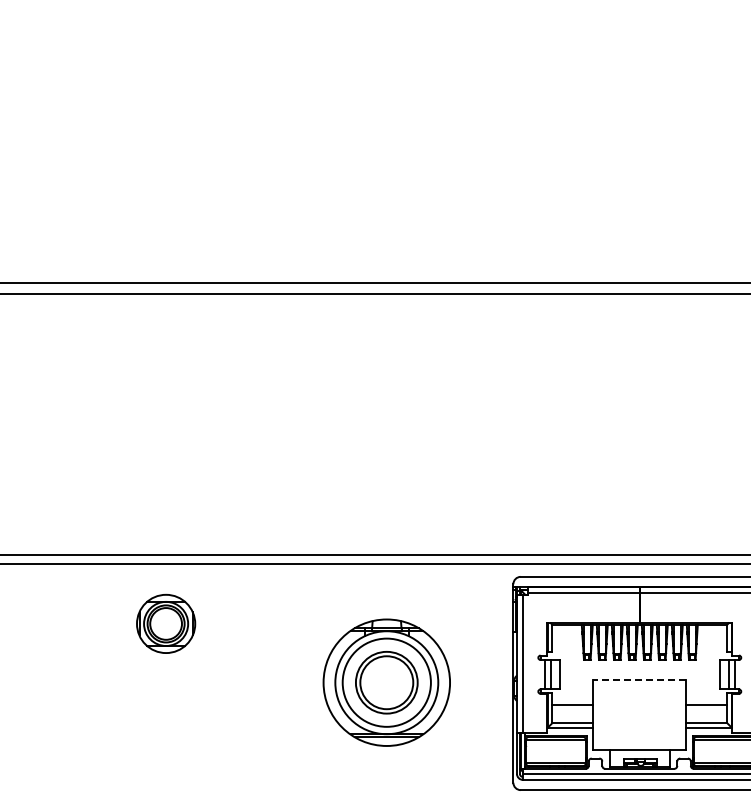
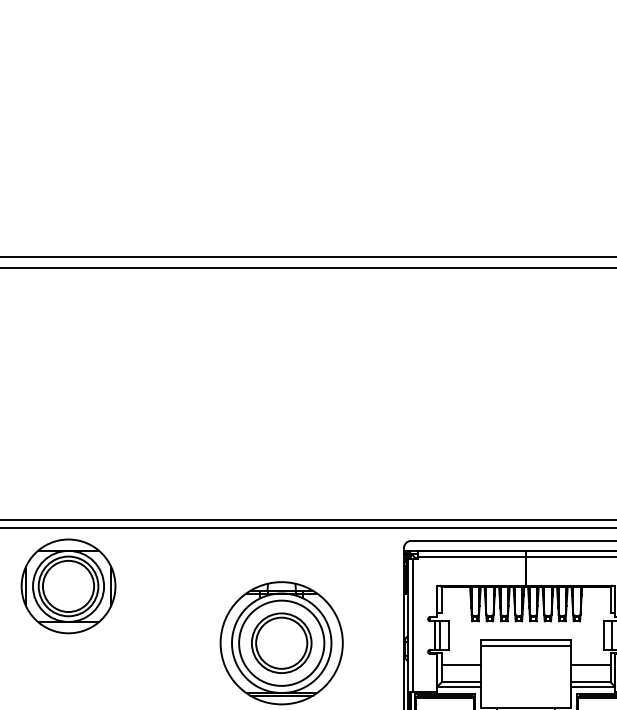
part: (165, 623) -> (67, 586), size x1.67
line: (639, 679) -> (525, 640), dashed -> solid
line: (639, 685) -> (525, 645), added

